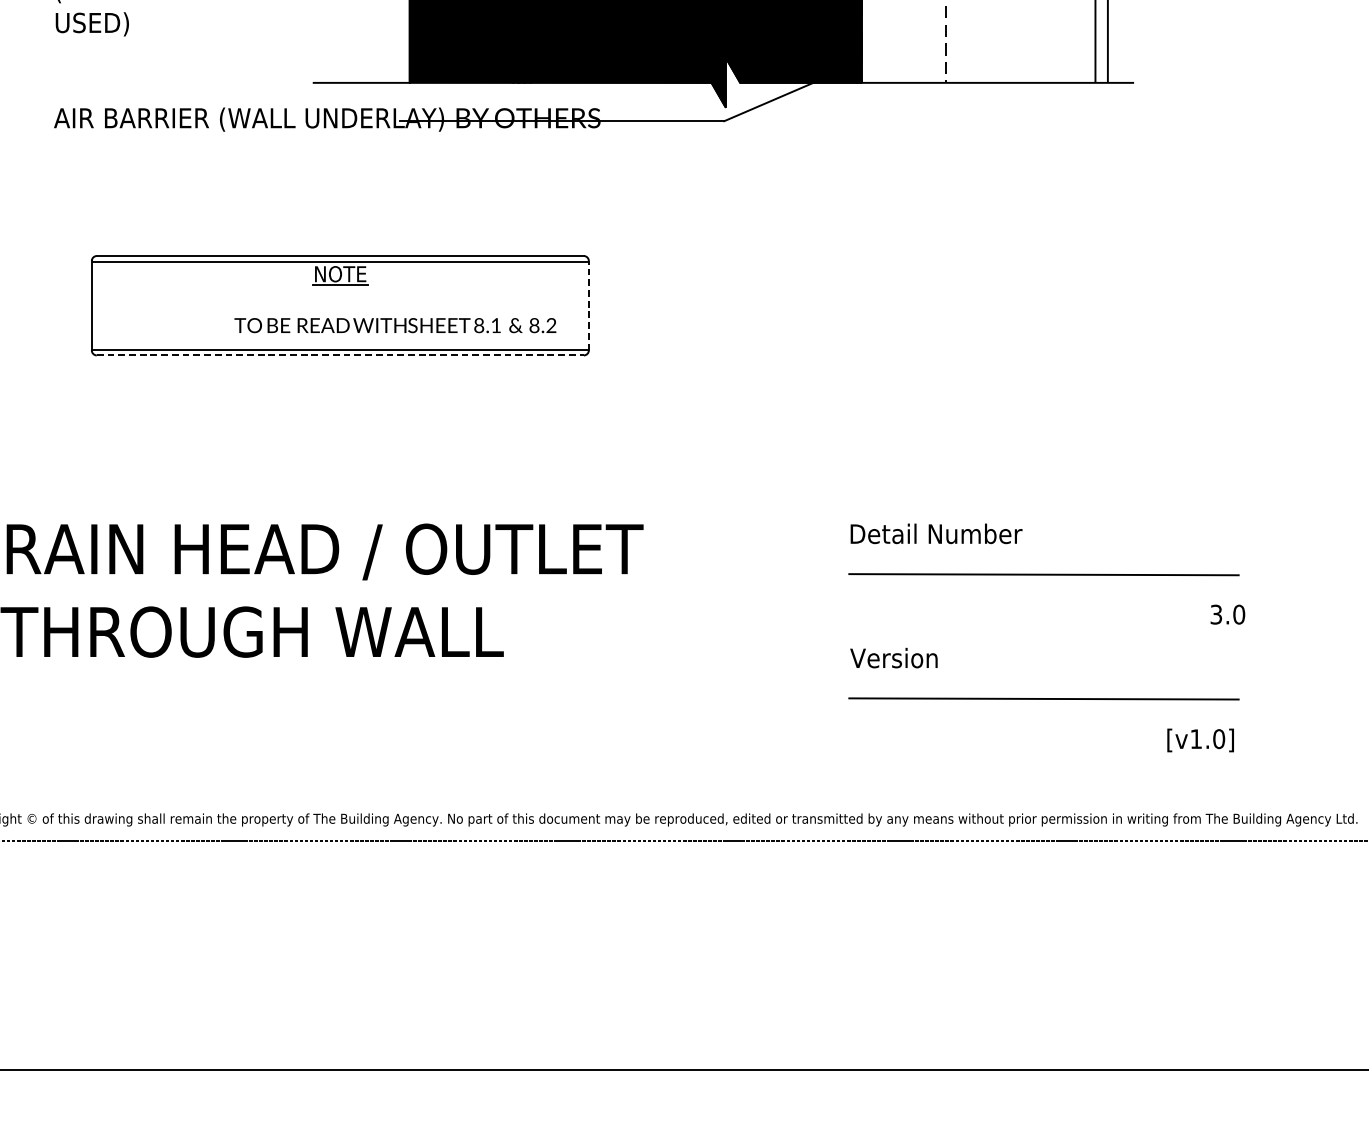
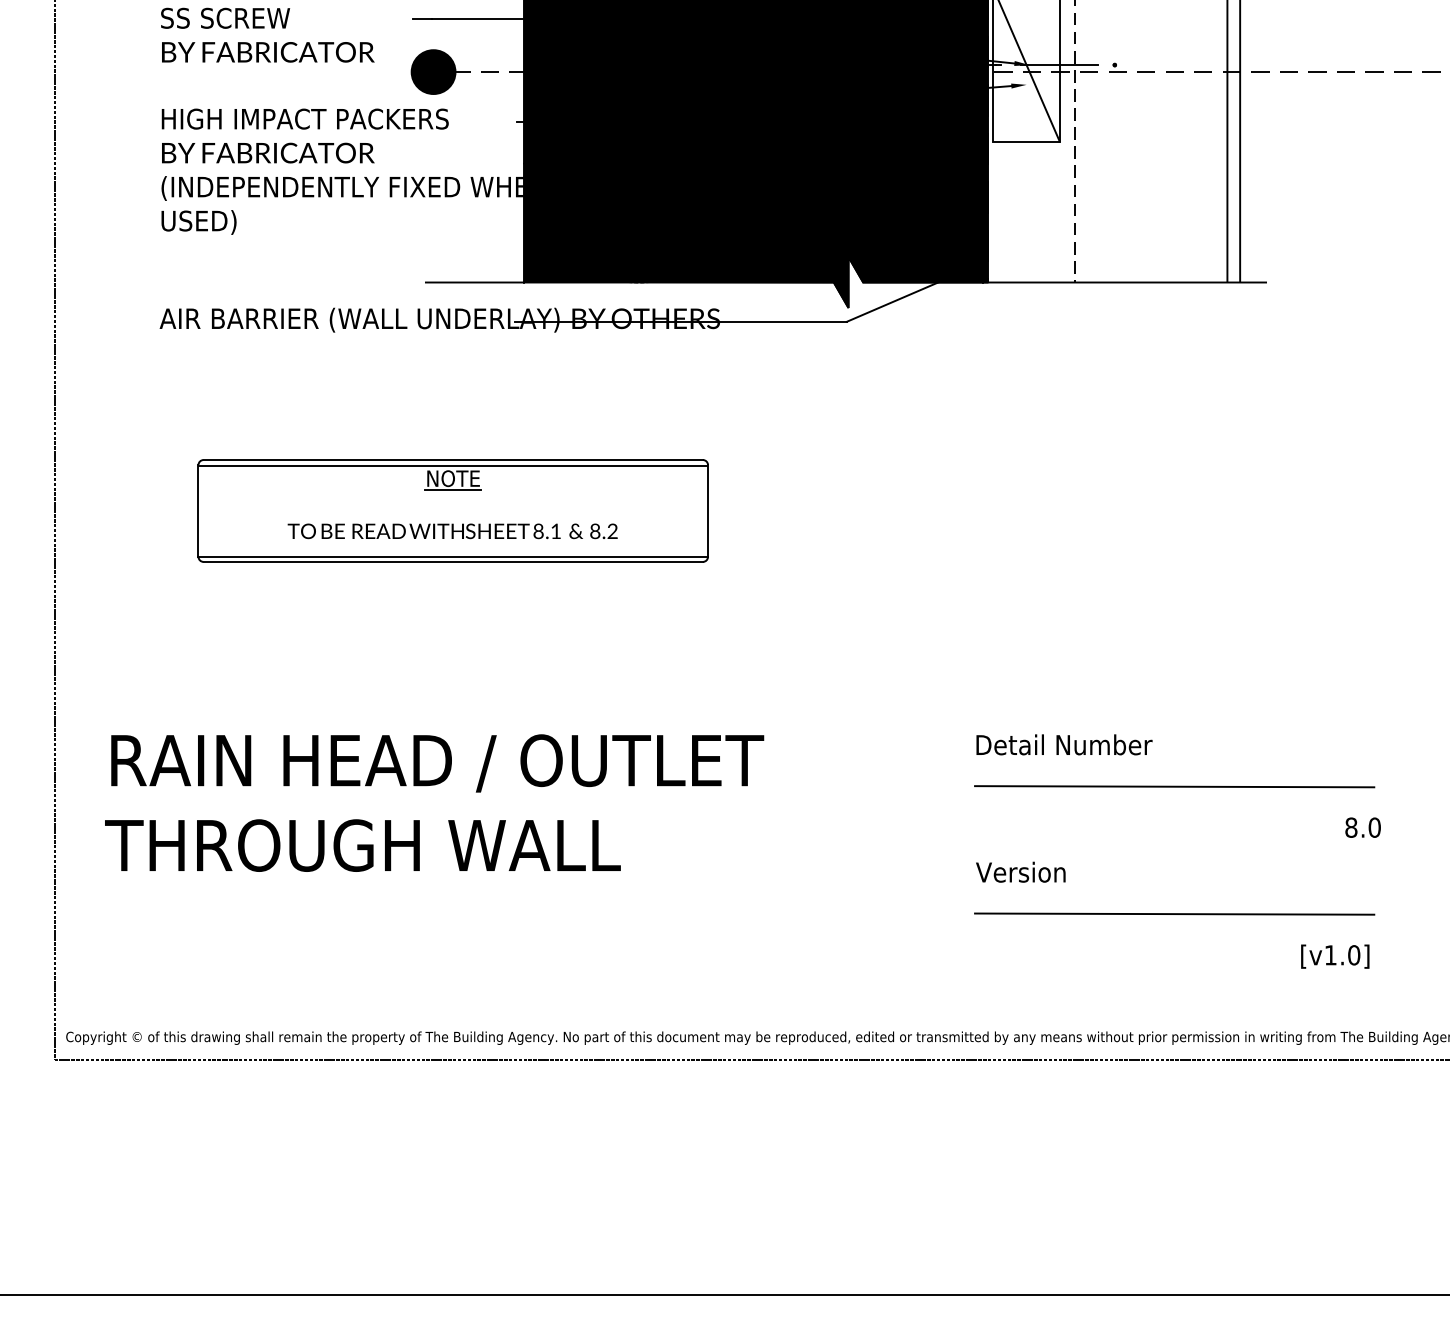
line: (589, 305) -> (708, 510), dashed -> solid
text: (395, 325) -> (452, 531), moved
line: (340, 355) -> (453, 561), dashed -> solid
text: (1216, 614) -> (1351, 827), 3.0 -> 8.0

